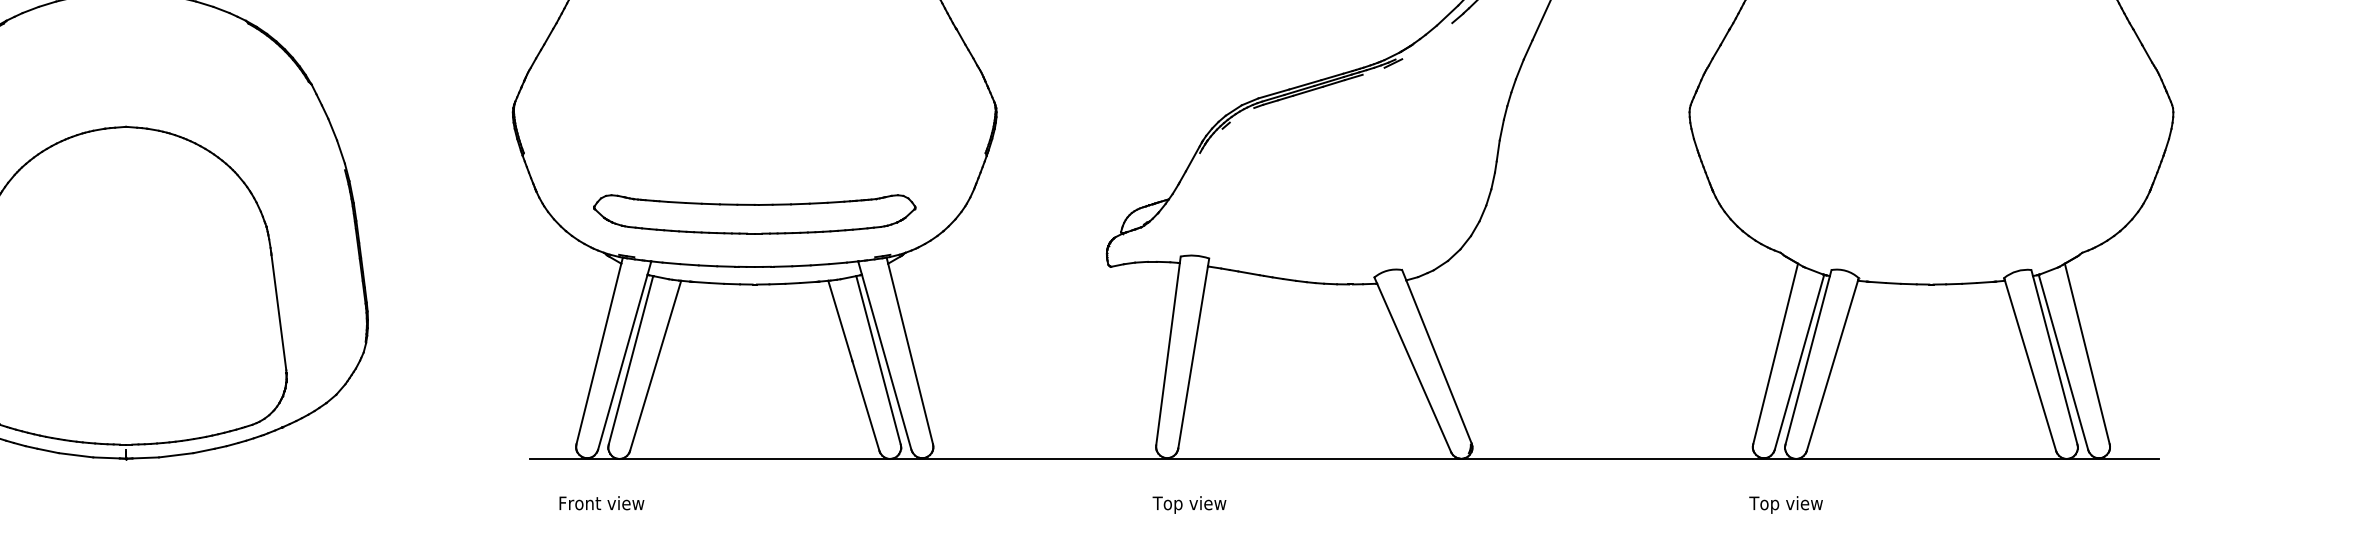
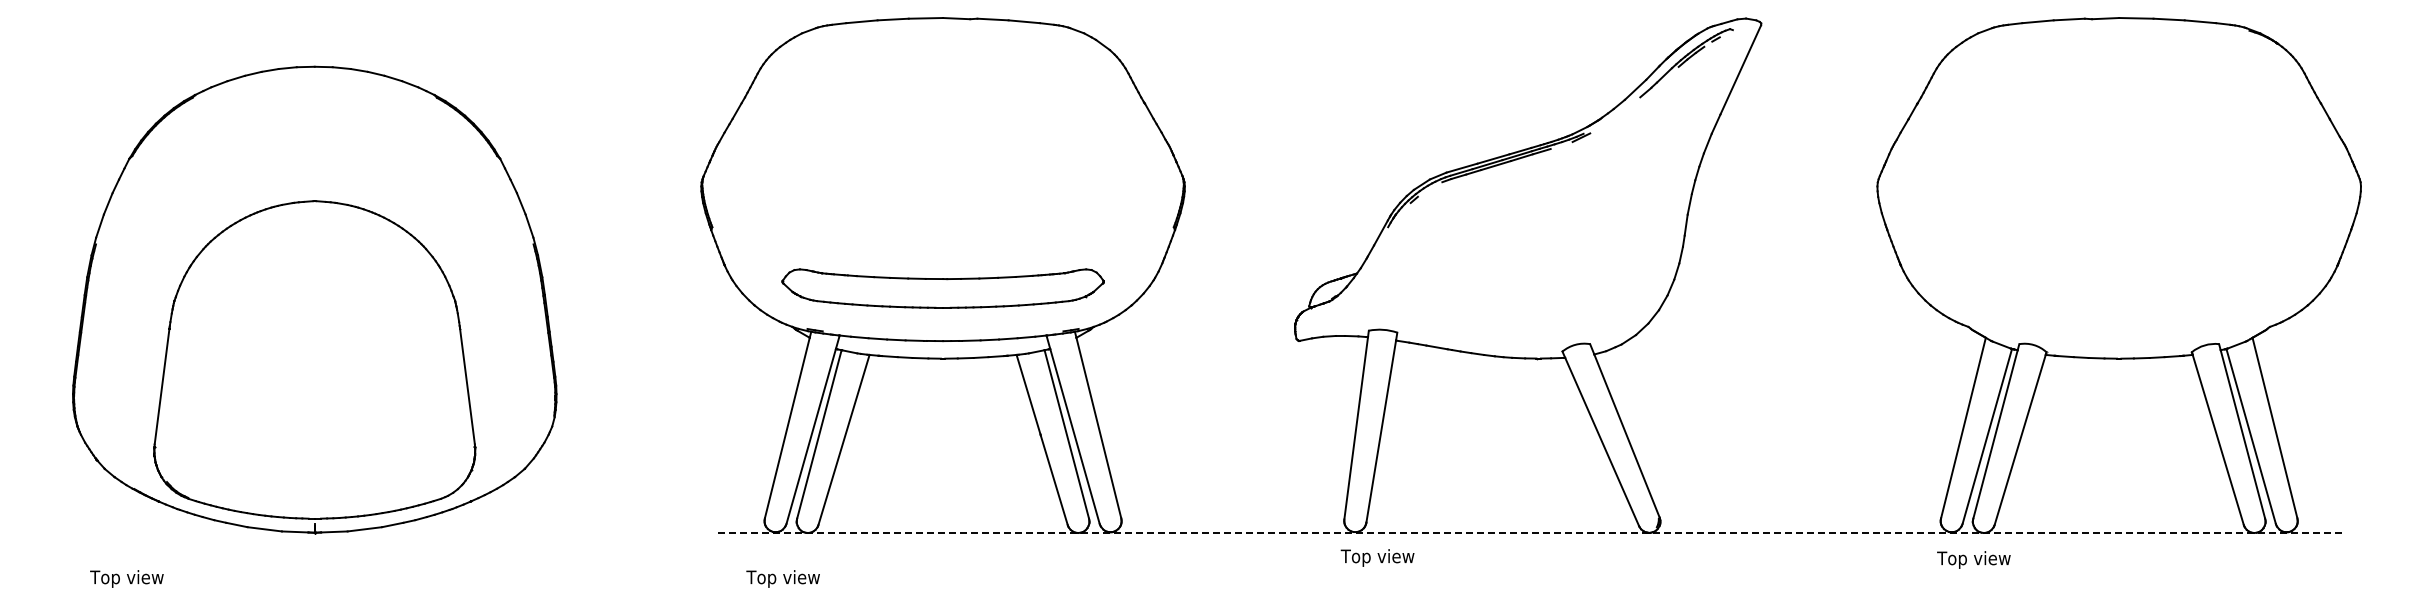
line: (1344, 458) -> (1532, 532), solid -> dashed
text: (601, 504) -> (789, 578), Front view -> Top view
text: (1189, 504) -> (1377, 557), moved
text: (1785, 504) -> (1973, 559), moved

